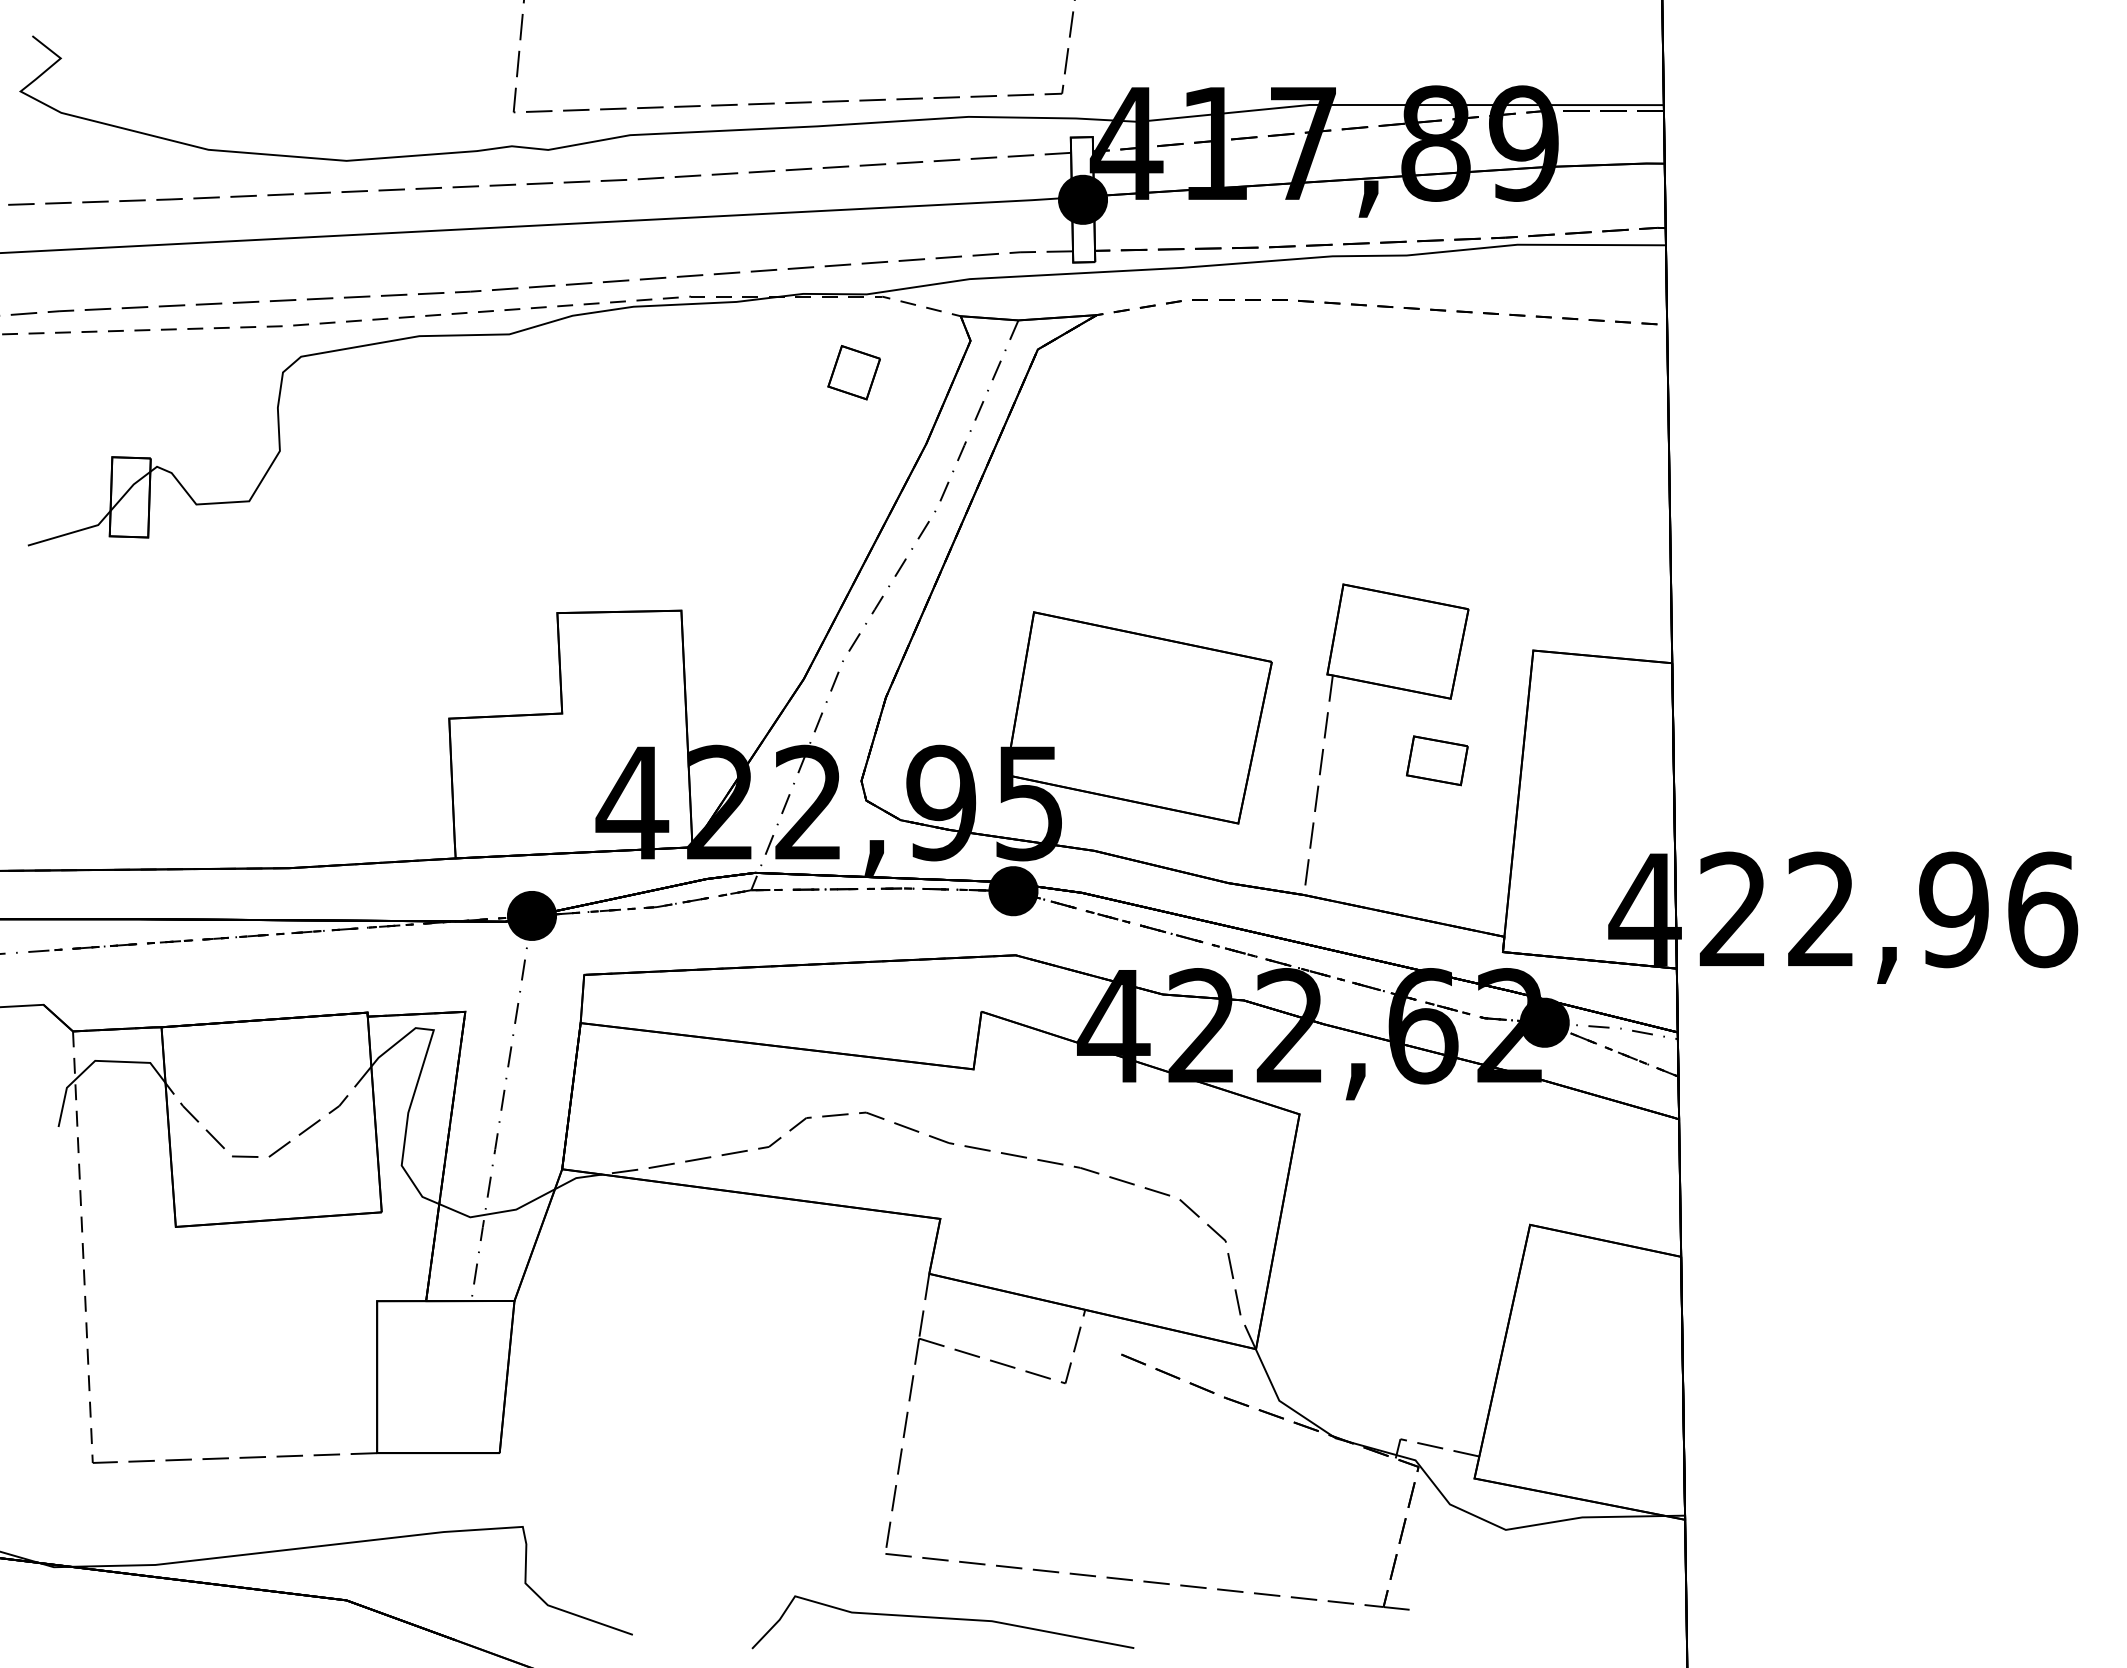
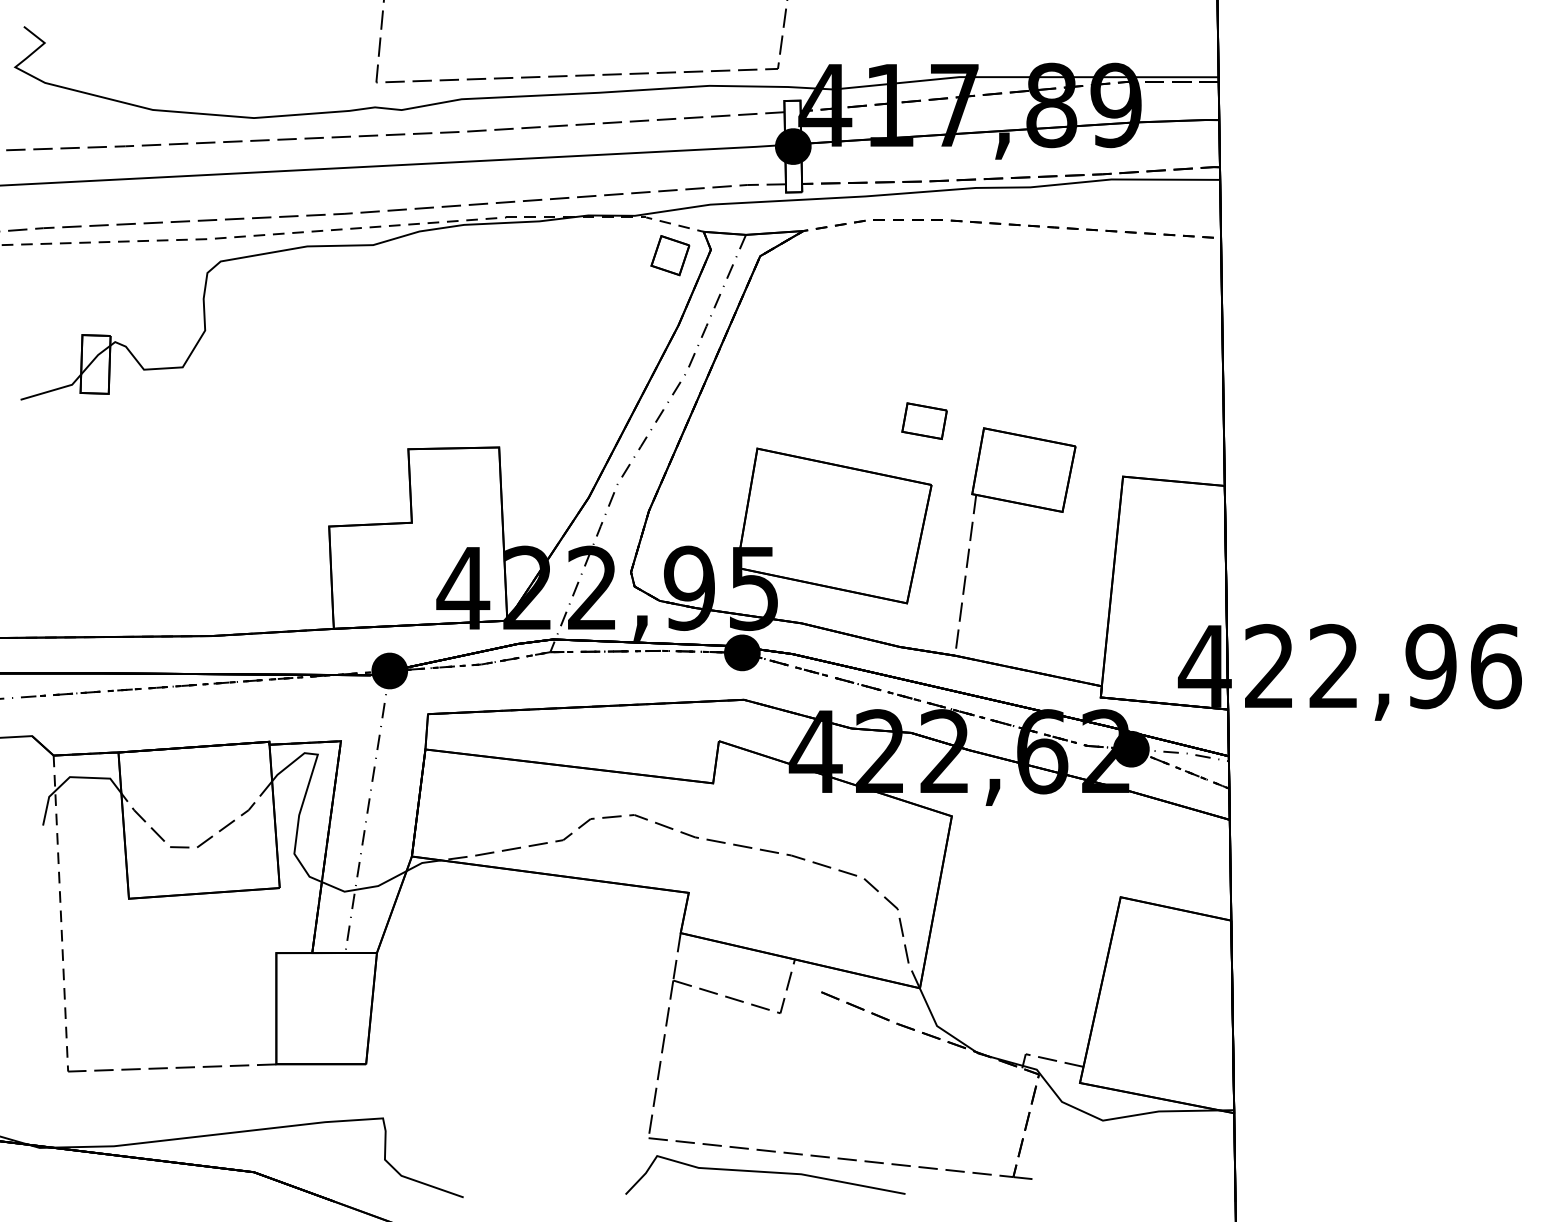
part: (853, 372) -> (669, 255), moved
part: (1437, 760) -> (924, 420), moved
curve: (943, 1619) -> (765, 1173), moved

